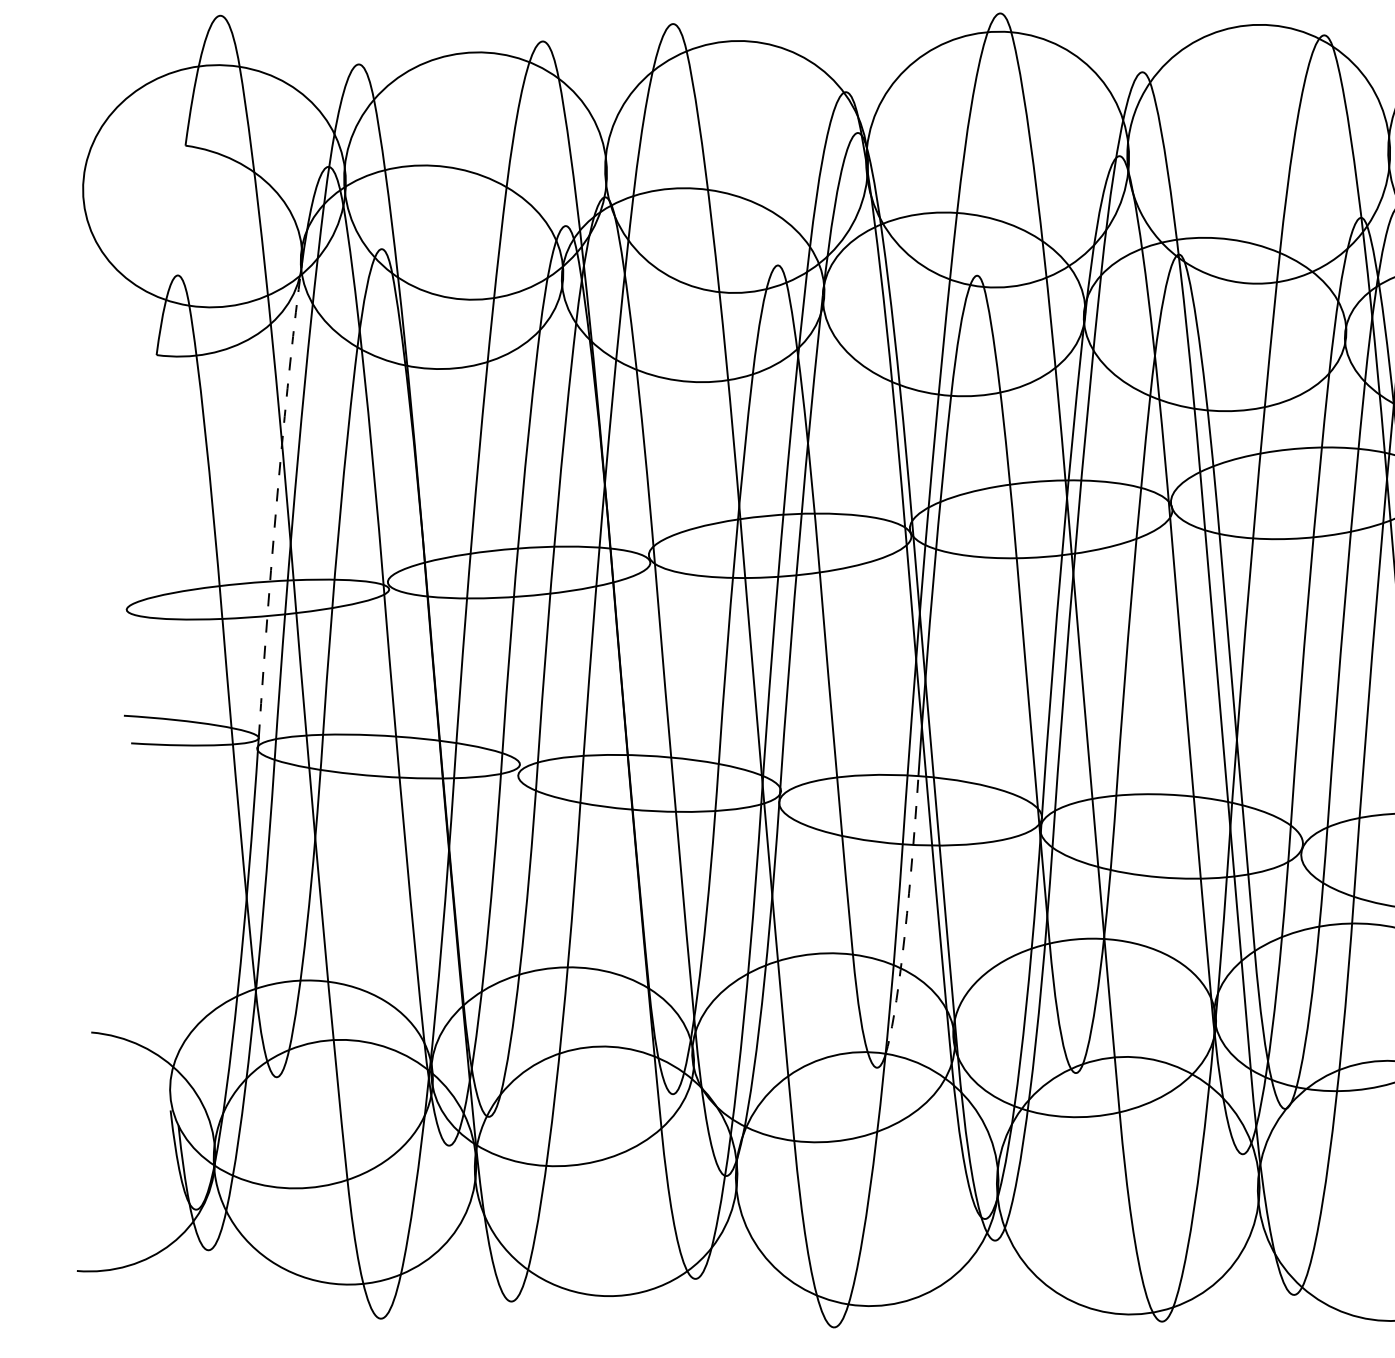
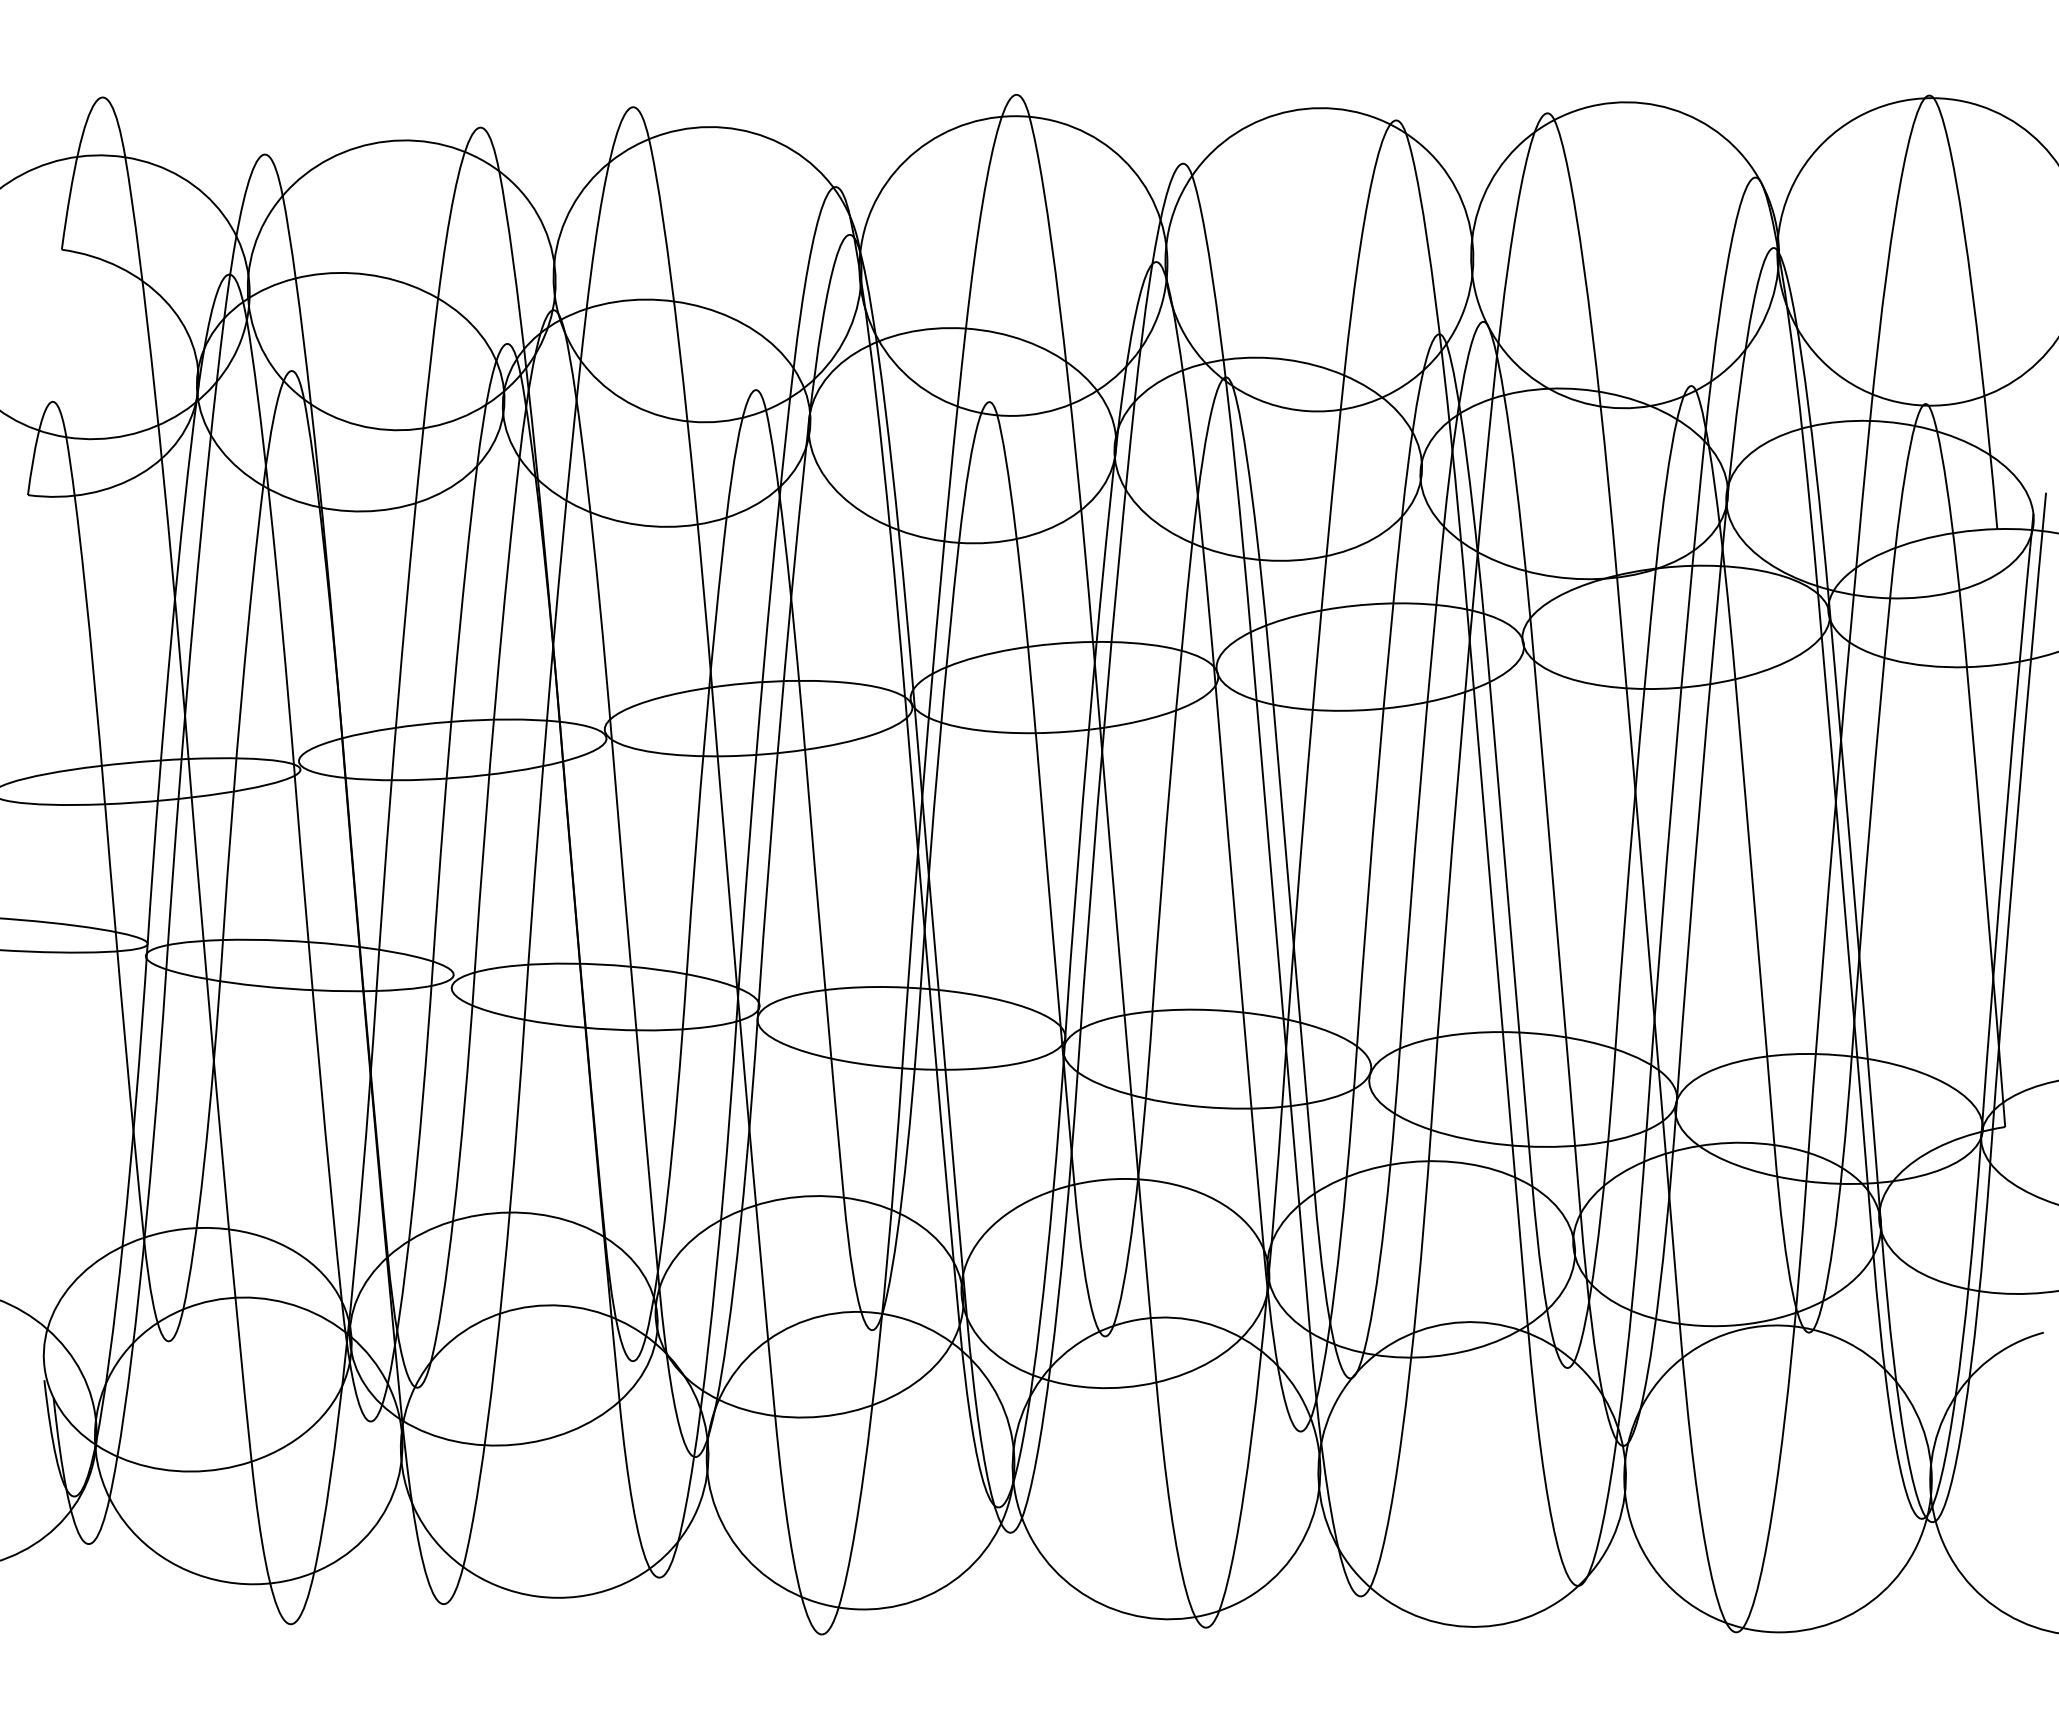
arc: (277, 496) -> (169, 660), dashed -> solid
arc: (906, 922) -> (906, 1160), dashed -> solid

